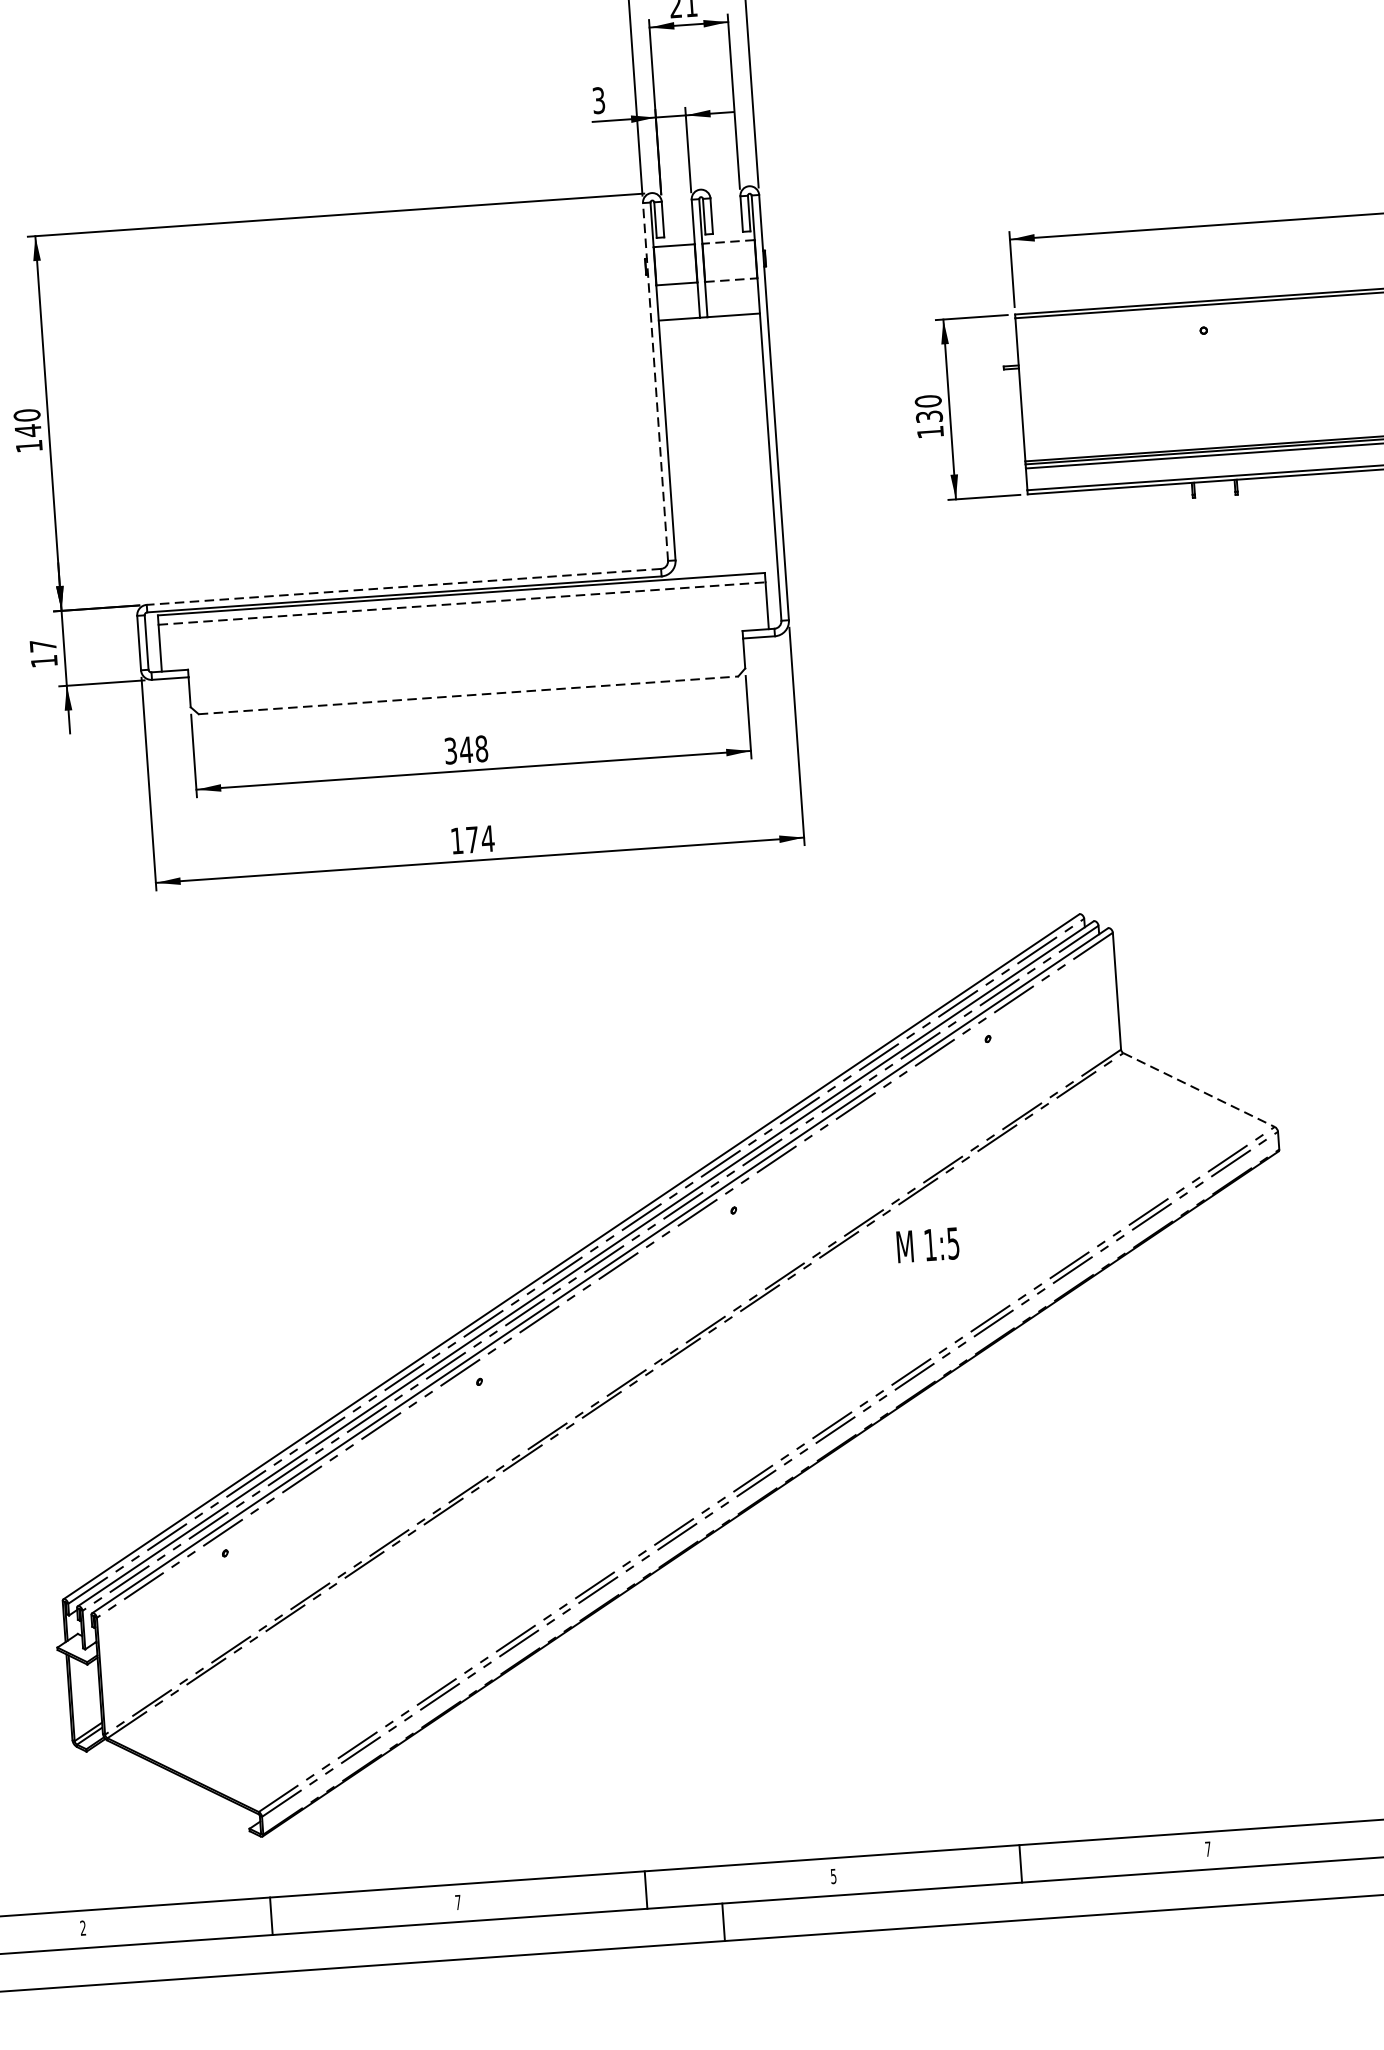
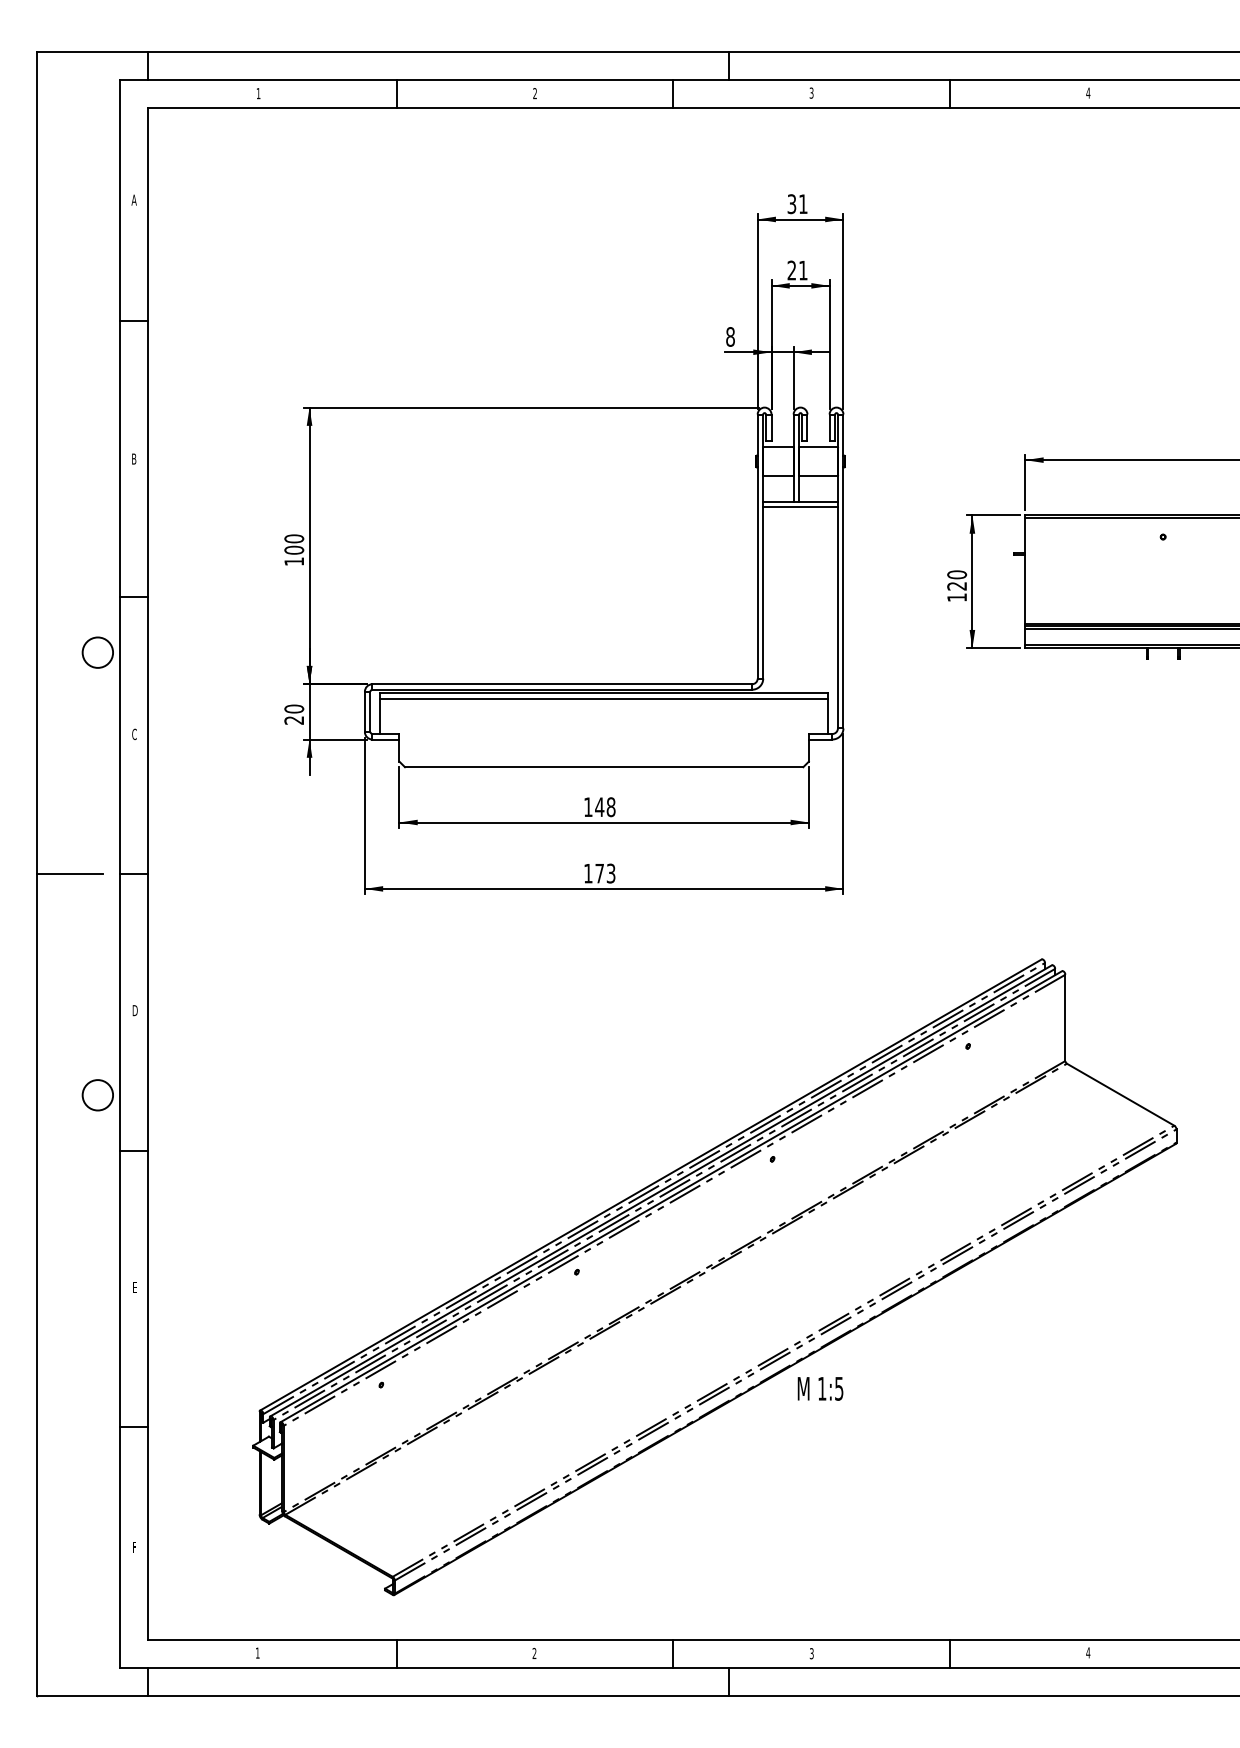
text: (598, 100) -> (730, 336), 3 -> 8
line: (728, 242) -> (818, 447), dashed -> solid
line: (732, 279) -> (819, 475), dashed -> solid
line: (709, 324) -> (800, 507), added
line: (655, 381) -> (757, 546), dashed -> solid
text: (929, 417) -> (957, 586), 130 -> 120
text: (28, 431) -> (294, 550), 140 -> 100
line: (404, 587) -> (562, 684), dashed -> solid
line: (462, 603) -> (604, 699), dashed -> solid
text: (44, 653) -> (294, 714), 17 -> 20
line: (468, 695) -> (604, 767), dashed -> solid
text: (451, 751) -> (588, 807), 348 -> 148
text: (487, 838) -> (610, 873), 174 -> 173
line: (1198, 1089) -> (1120, 1094), dashed -> solid
text: (927, 1244) -> (820, 1388), moved
text: (1208, 1848) -> (1088, 1652), 7 -> 4
text: (833, 1874) -> (811, 1652), 5 -> 3
text: (458, 1902) -> (534, 1653), 7 -> 2
text: (82, 1927) -> (257, 1652), 2 -> 1

